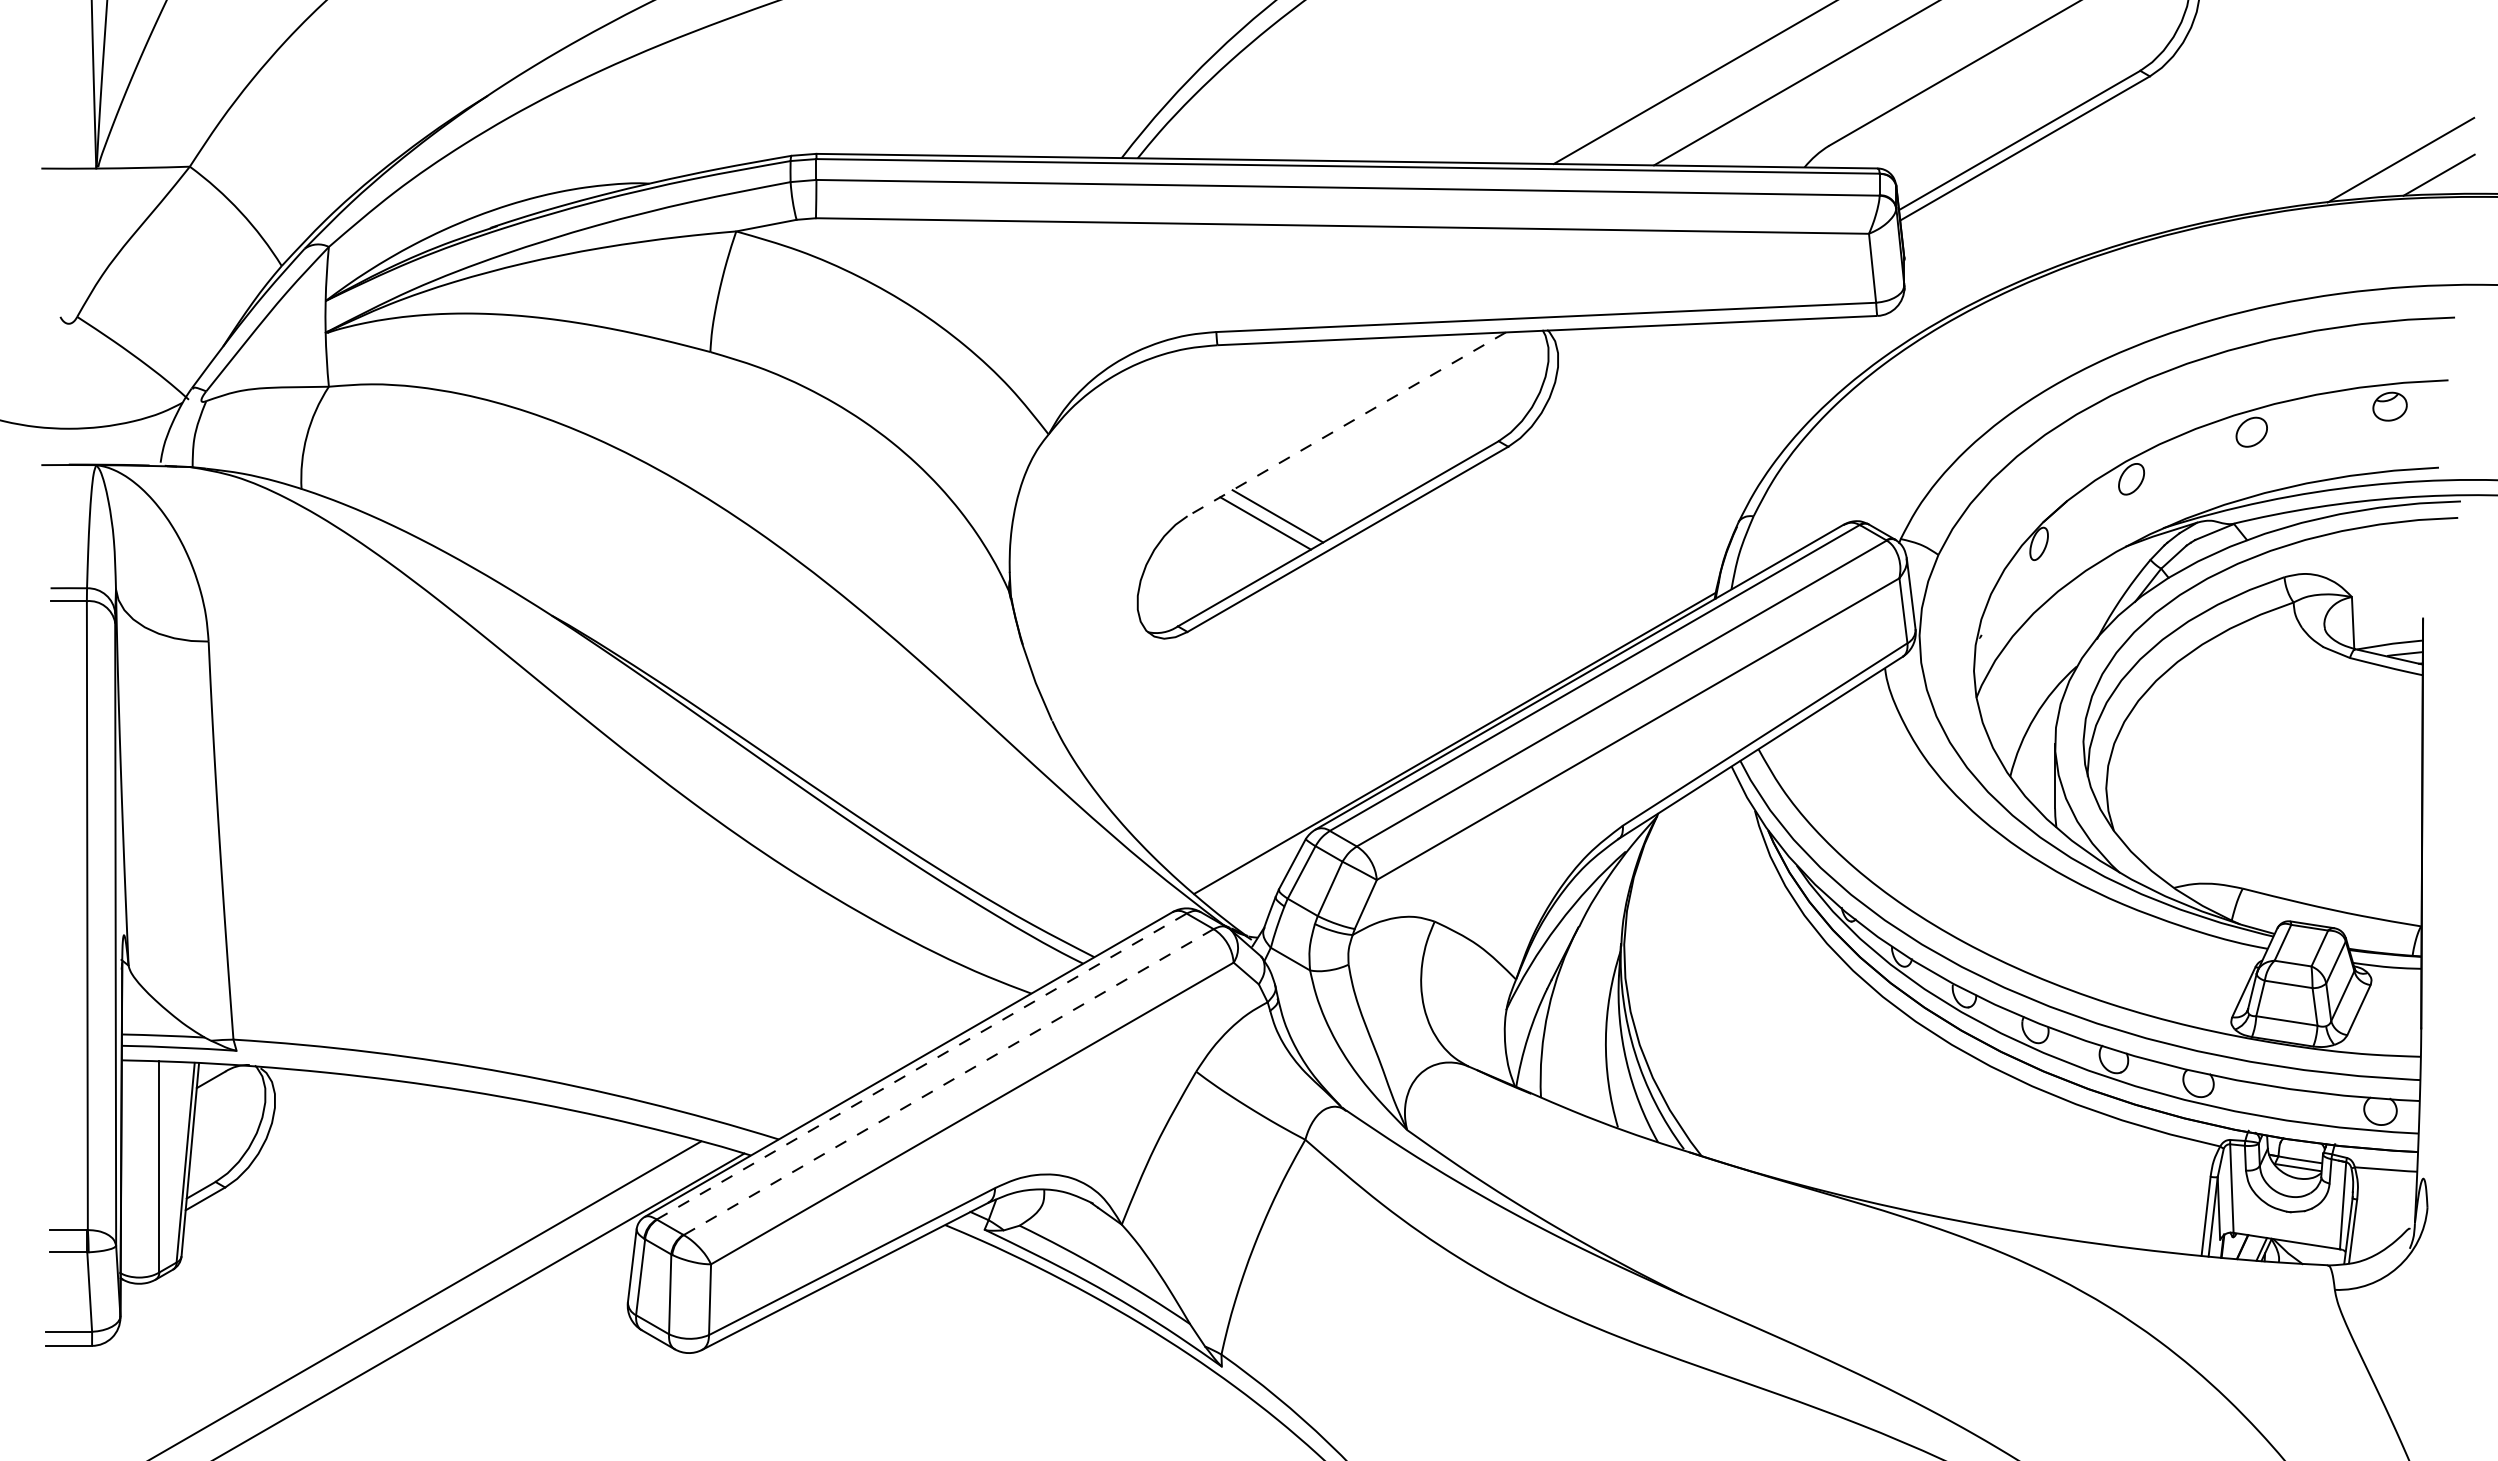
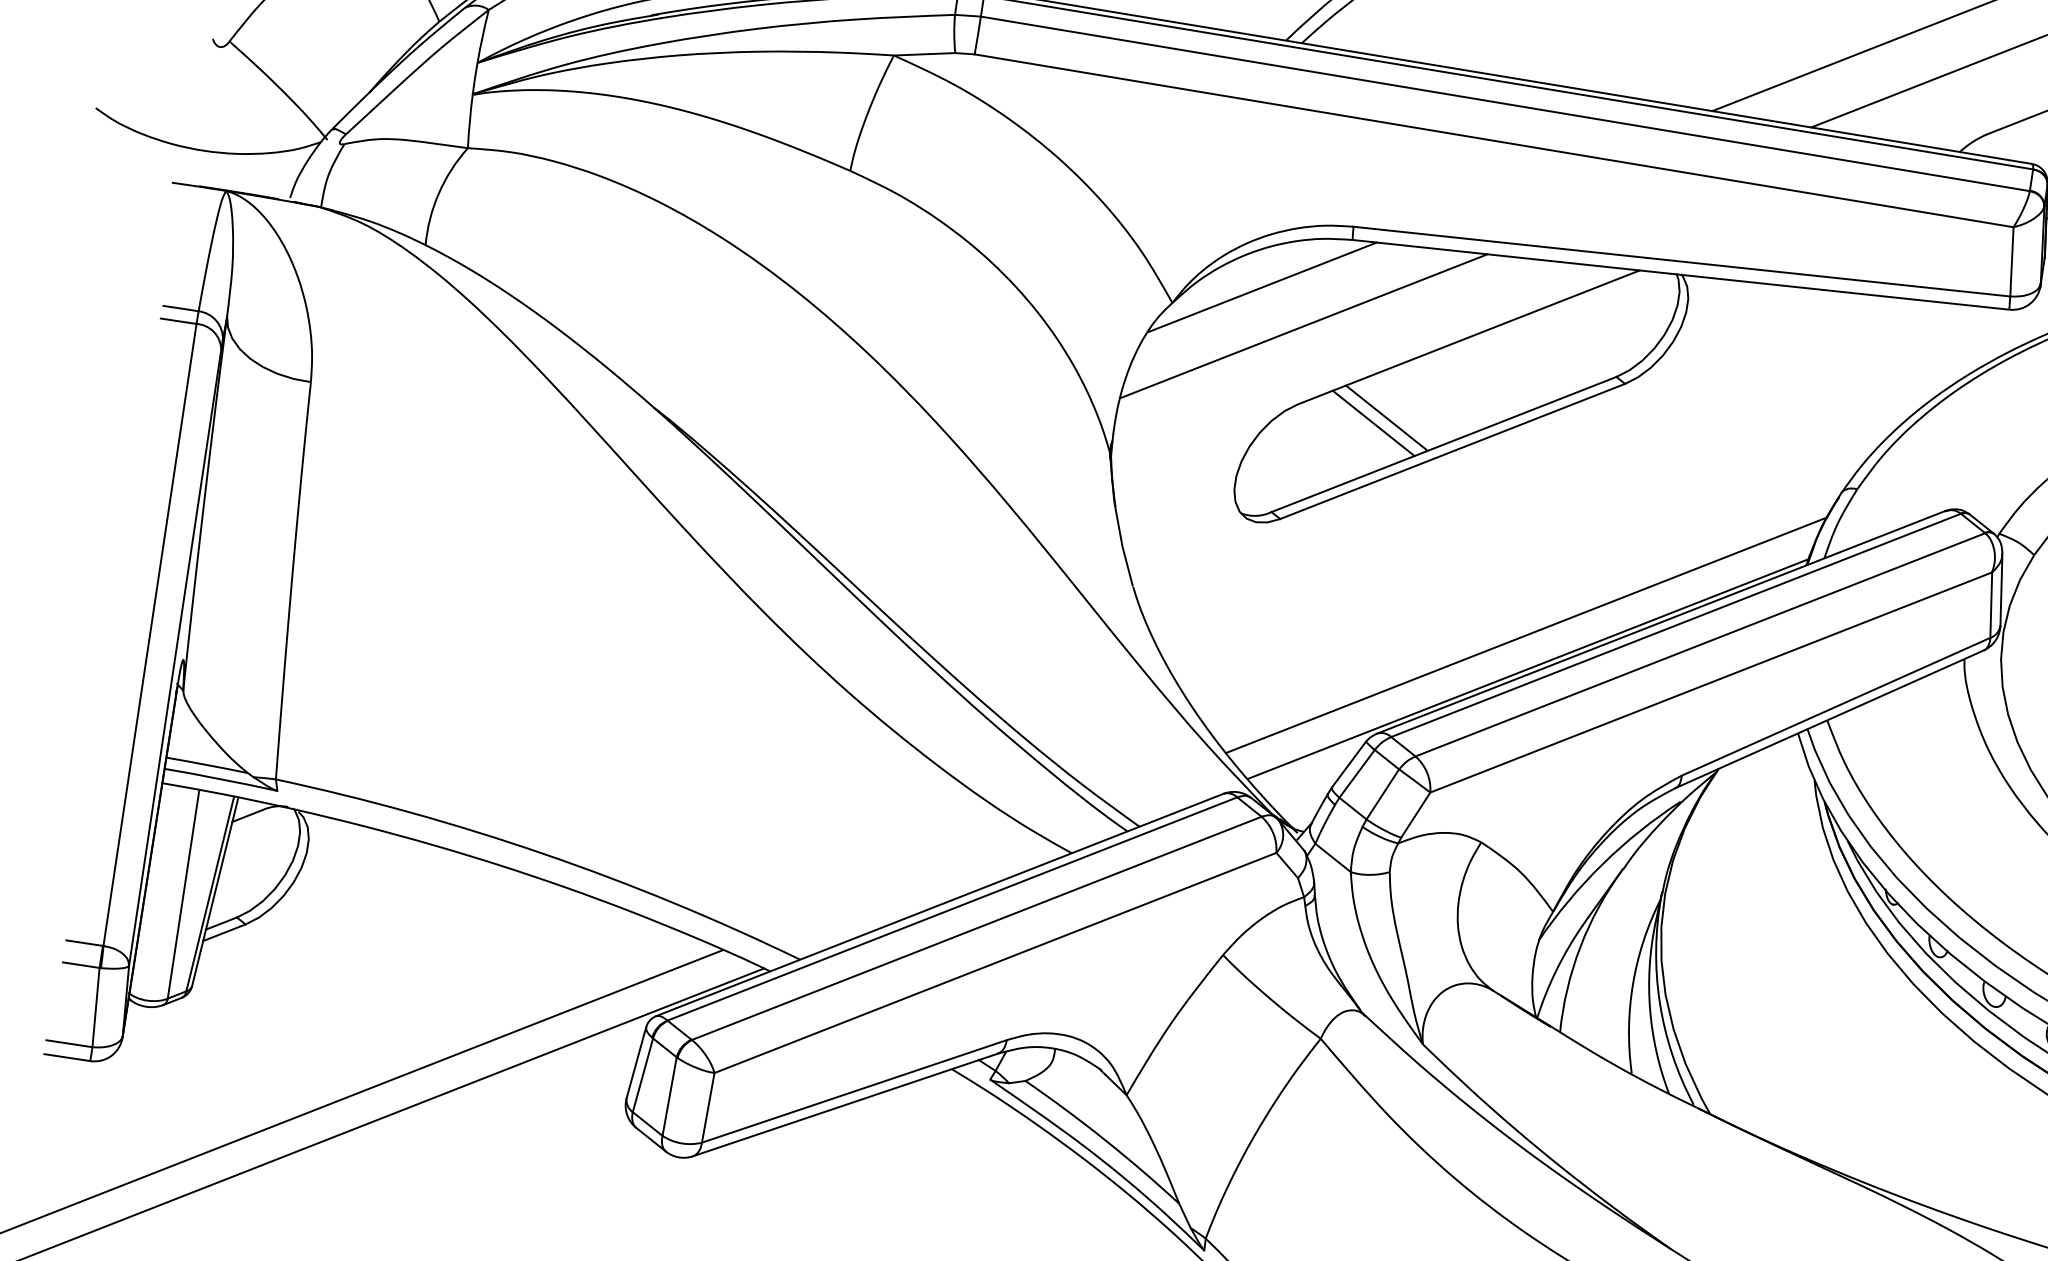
line: (1135, 405) -> (1262, 287), added
line: (1346, 424) -> (1468, 337), dashed -> solid
line: (1181, 437) -> (1303, 325), added
line: (1448, 709) -> (1526, 634), added
line: (921, 1066) -> (952, 908), dashed -> solid
line: (948, 1082) -> (976, 928), dashed -> solid

